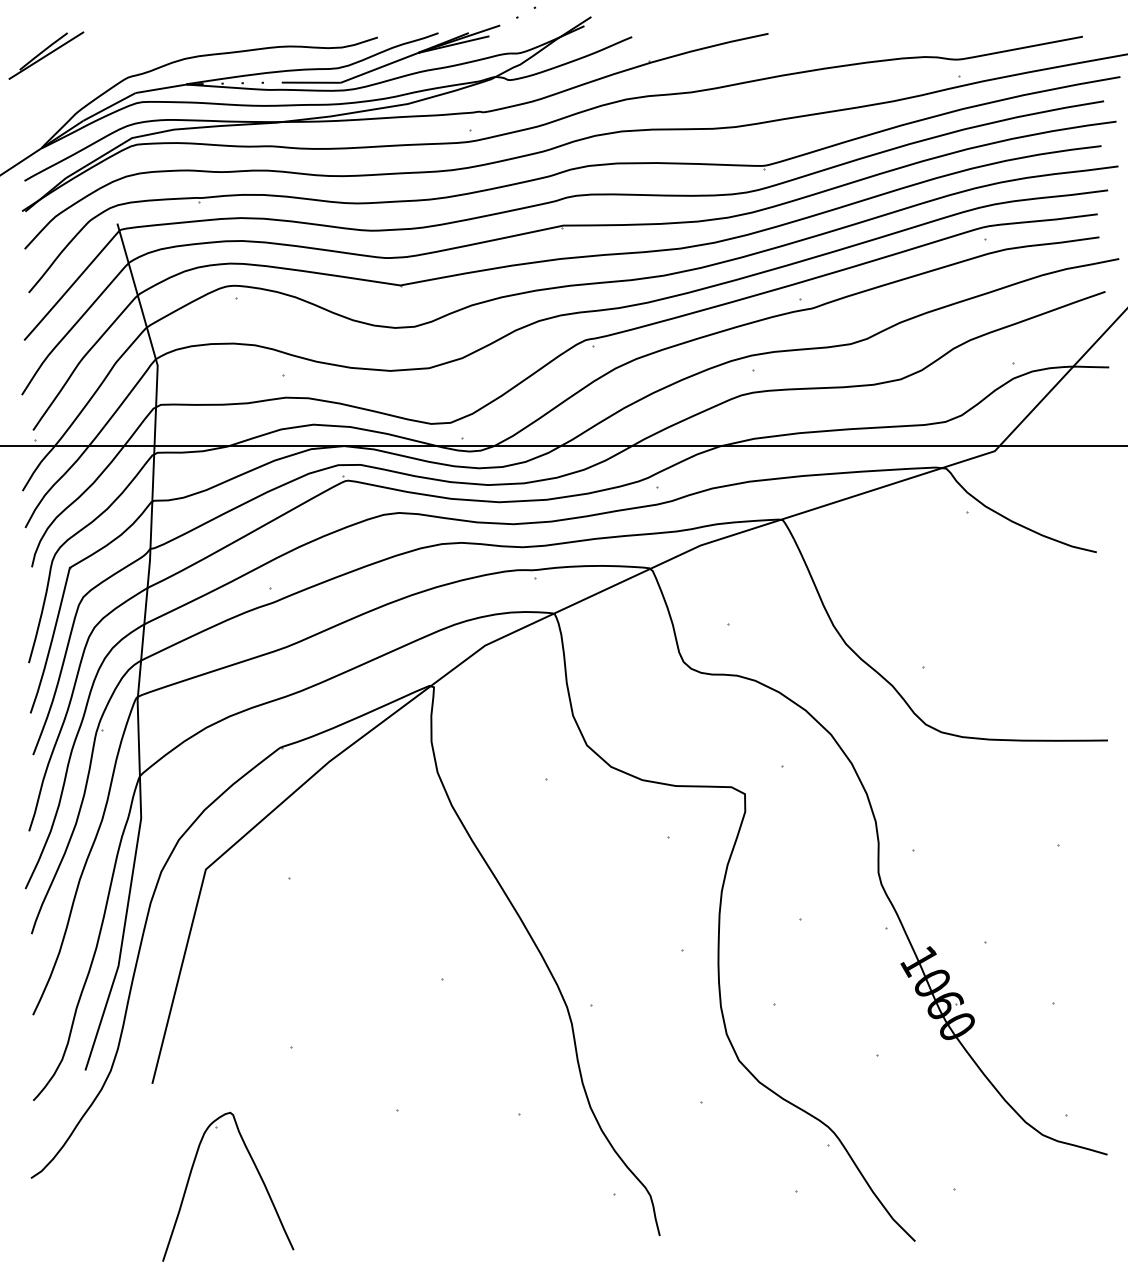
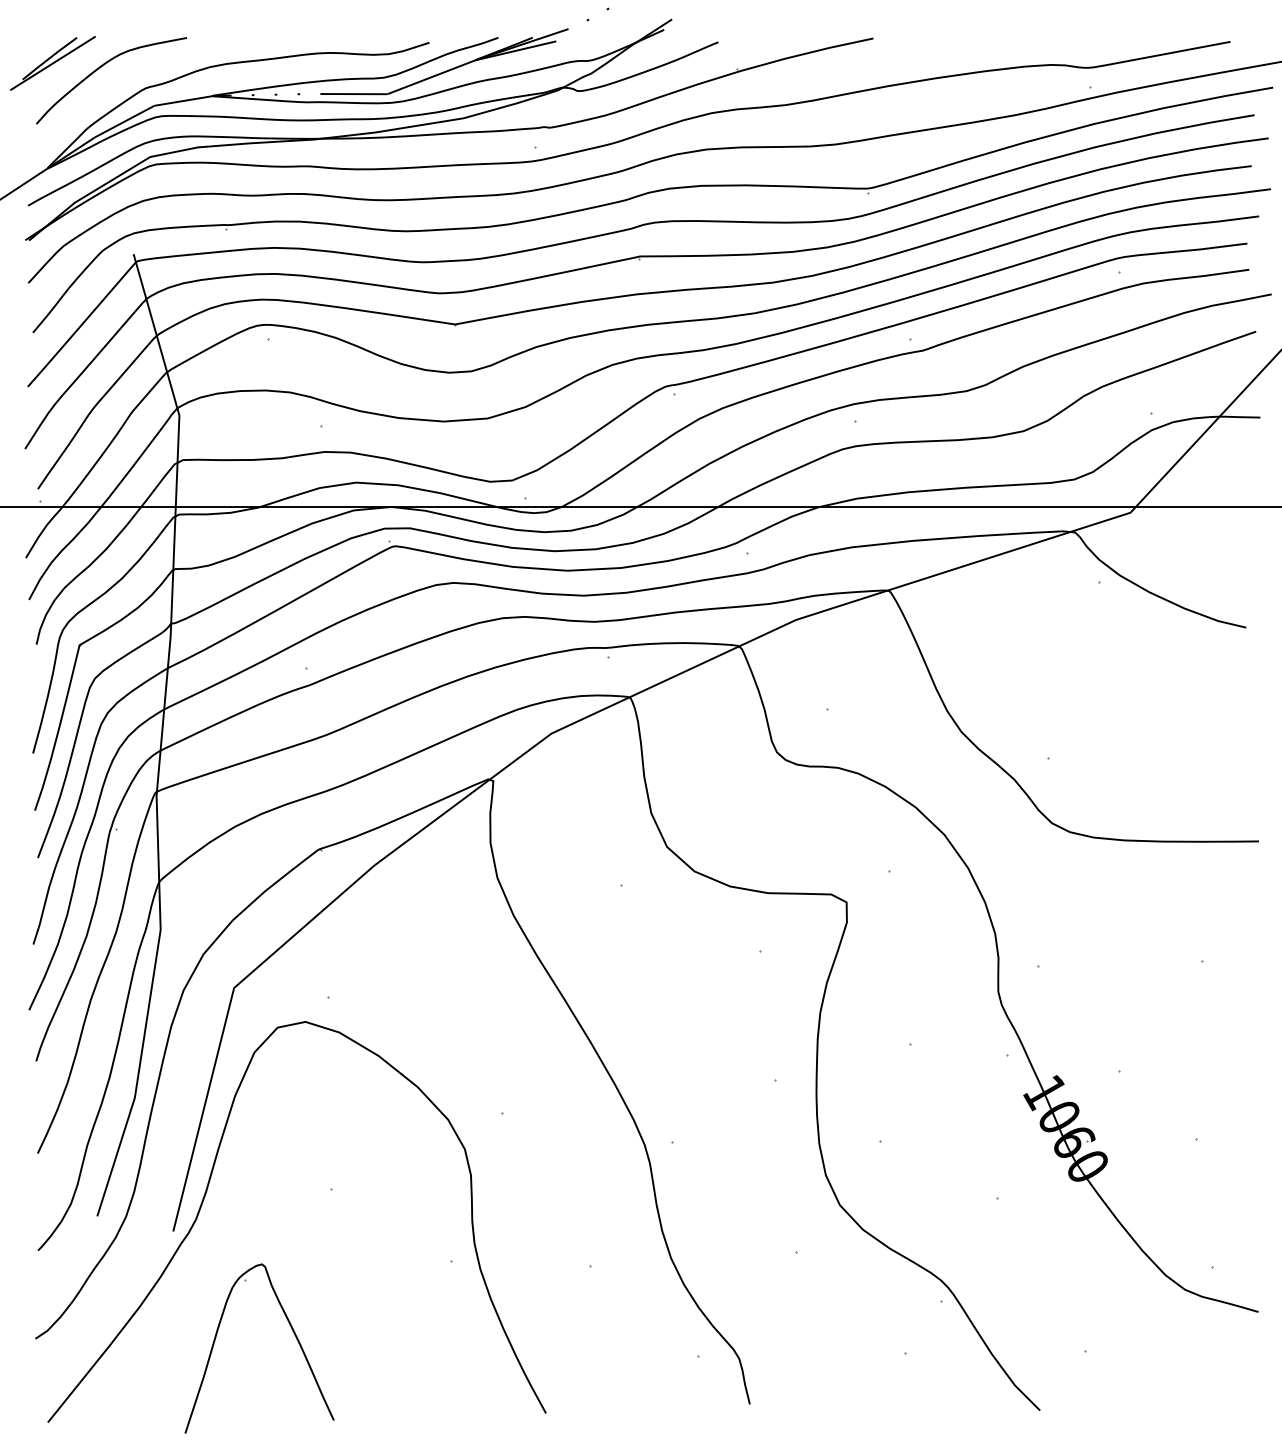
curve: (88, 60) -> (100, 68), added
curve: (182, 1048) -> (207, 1191), added

